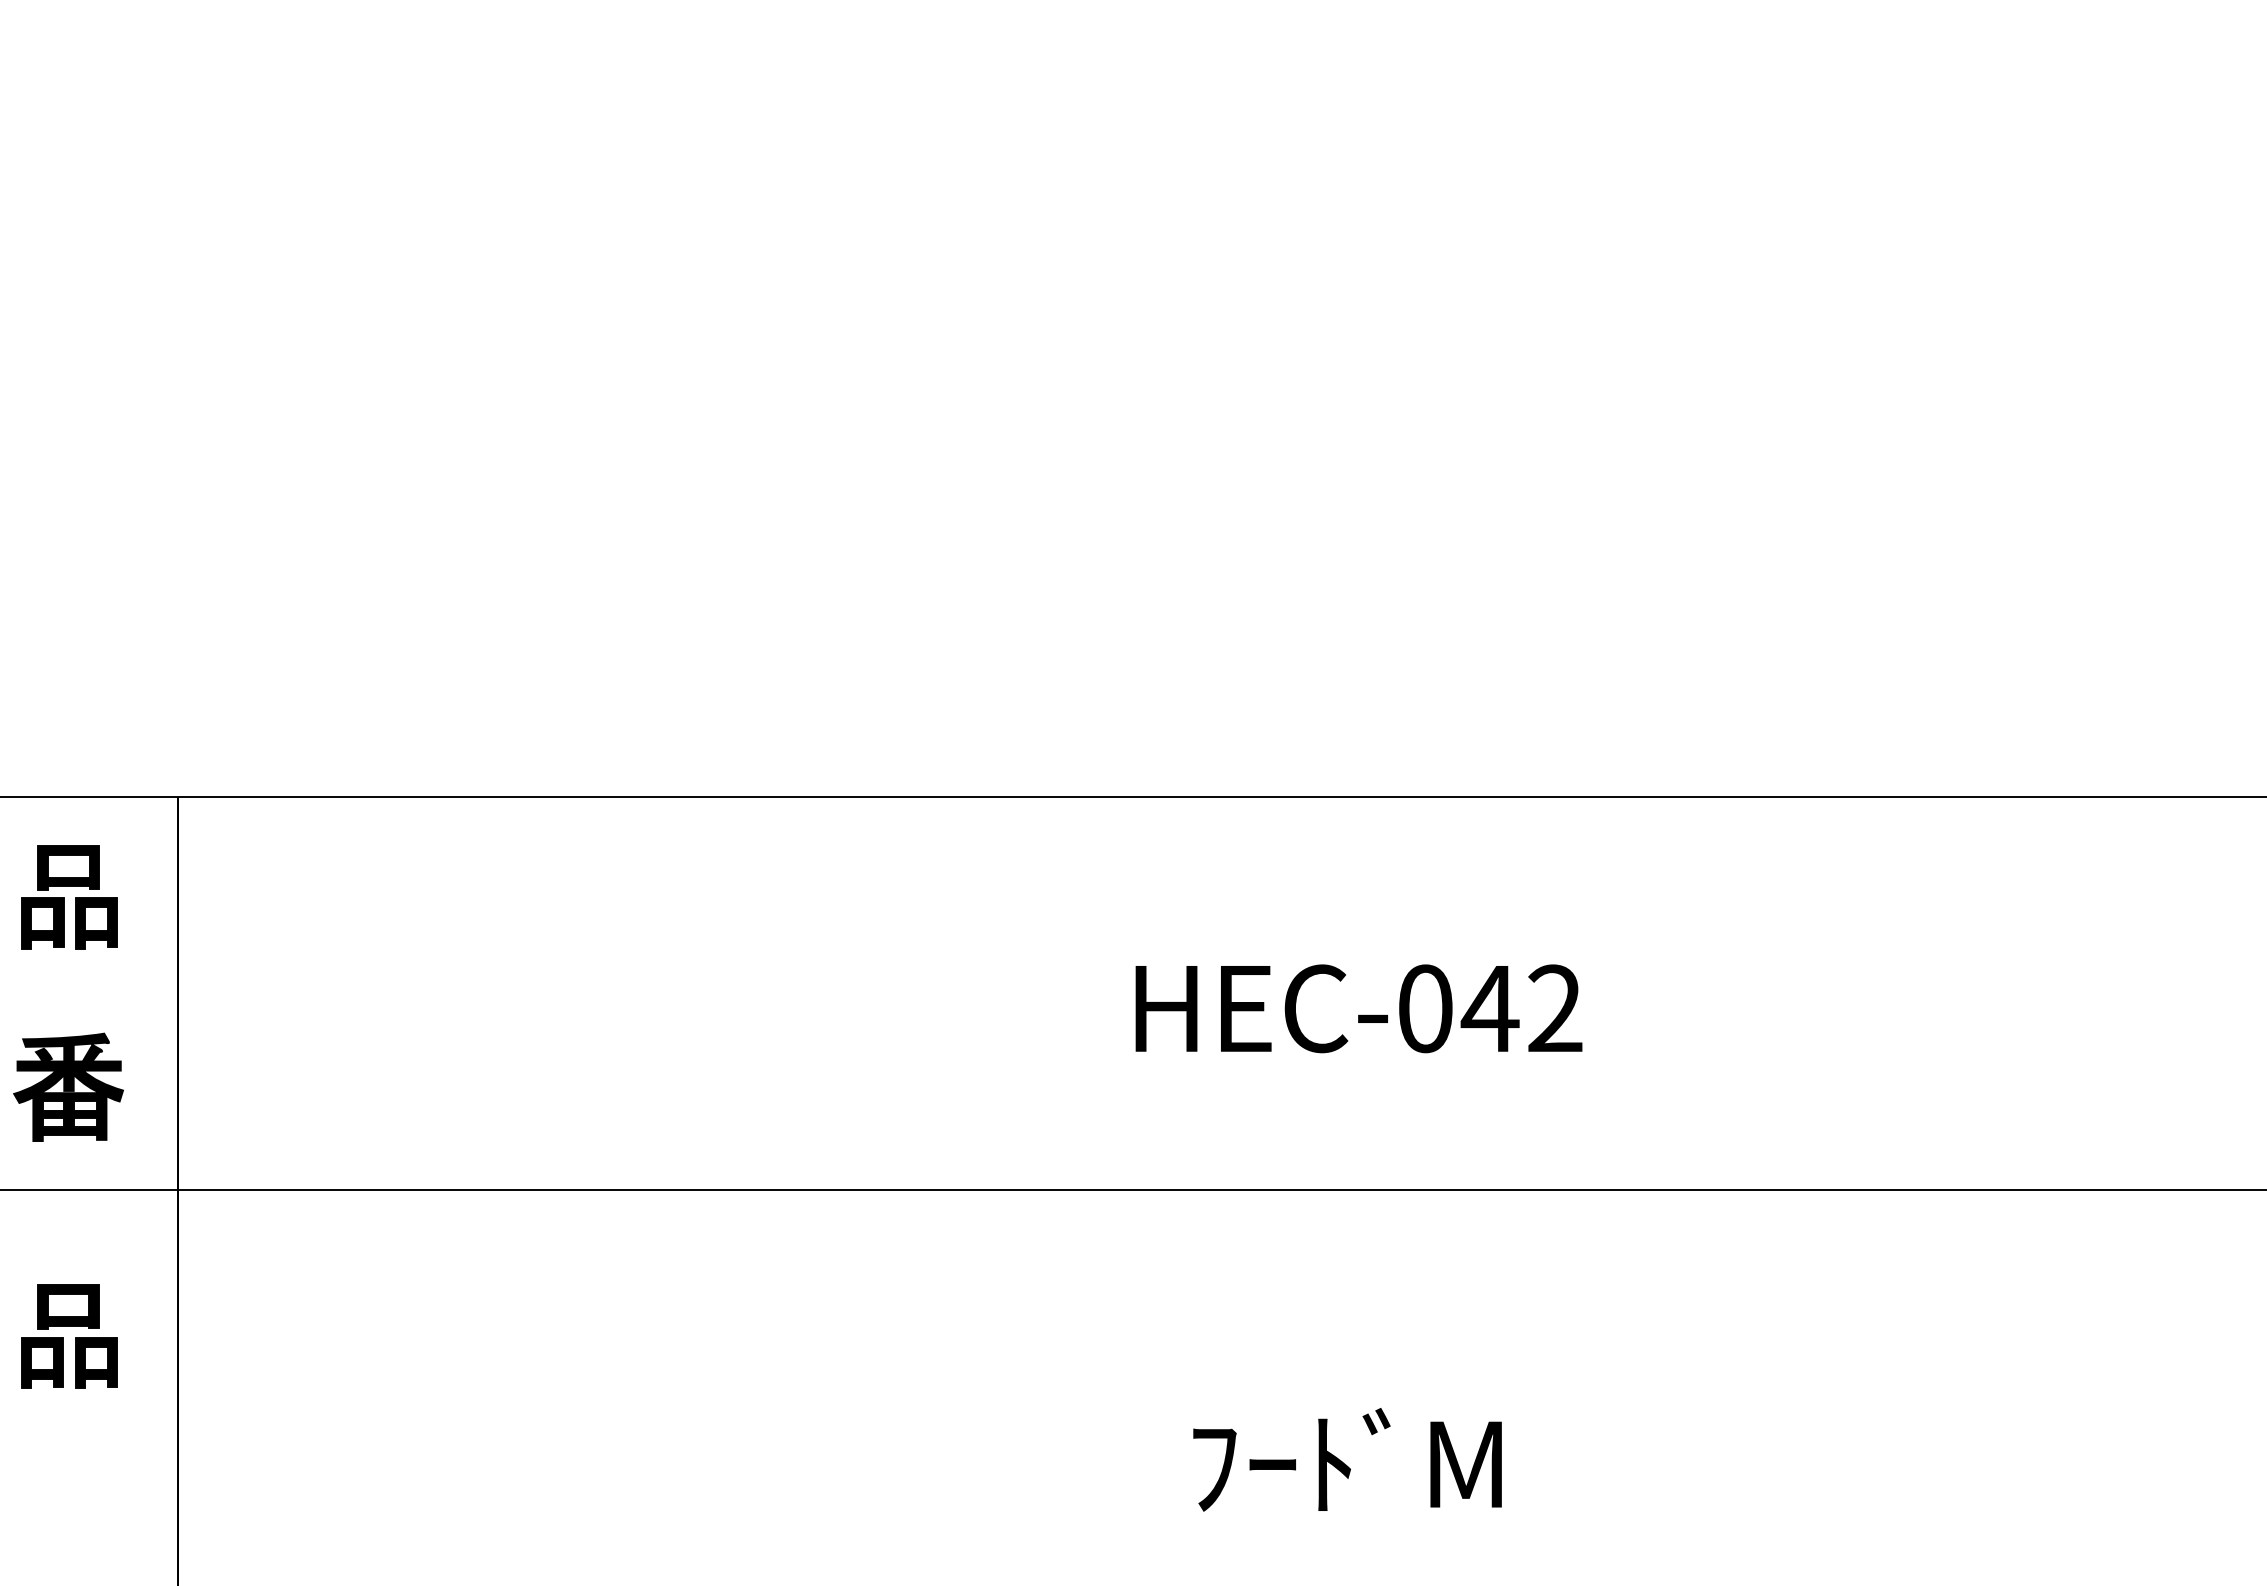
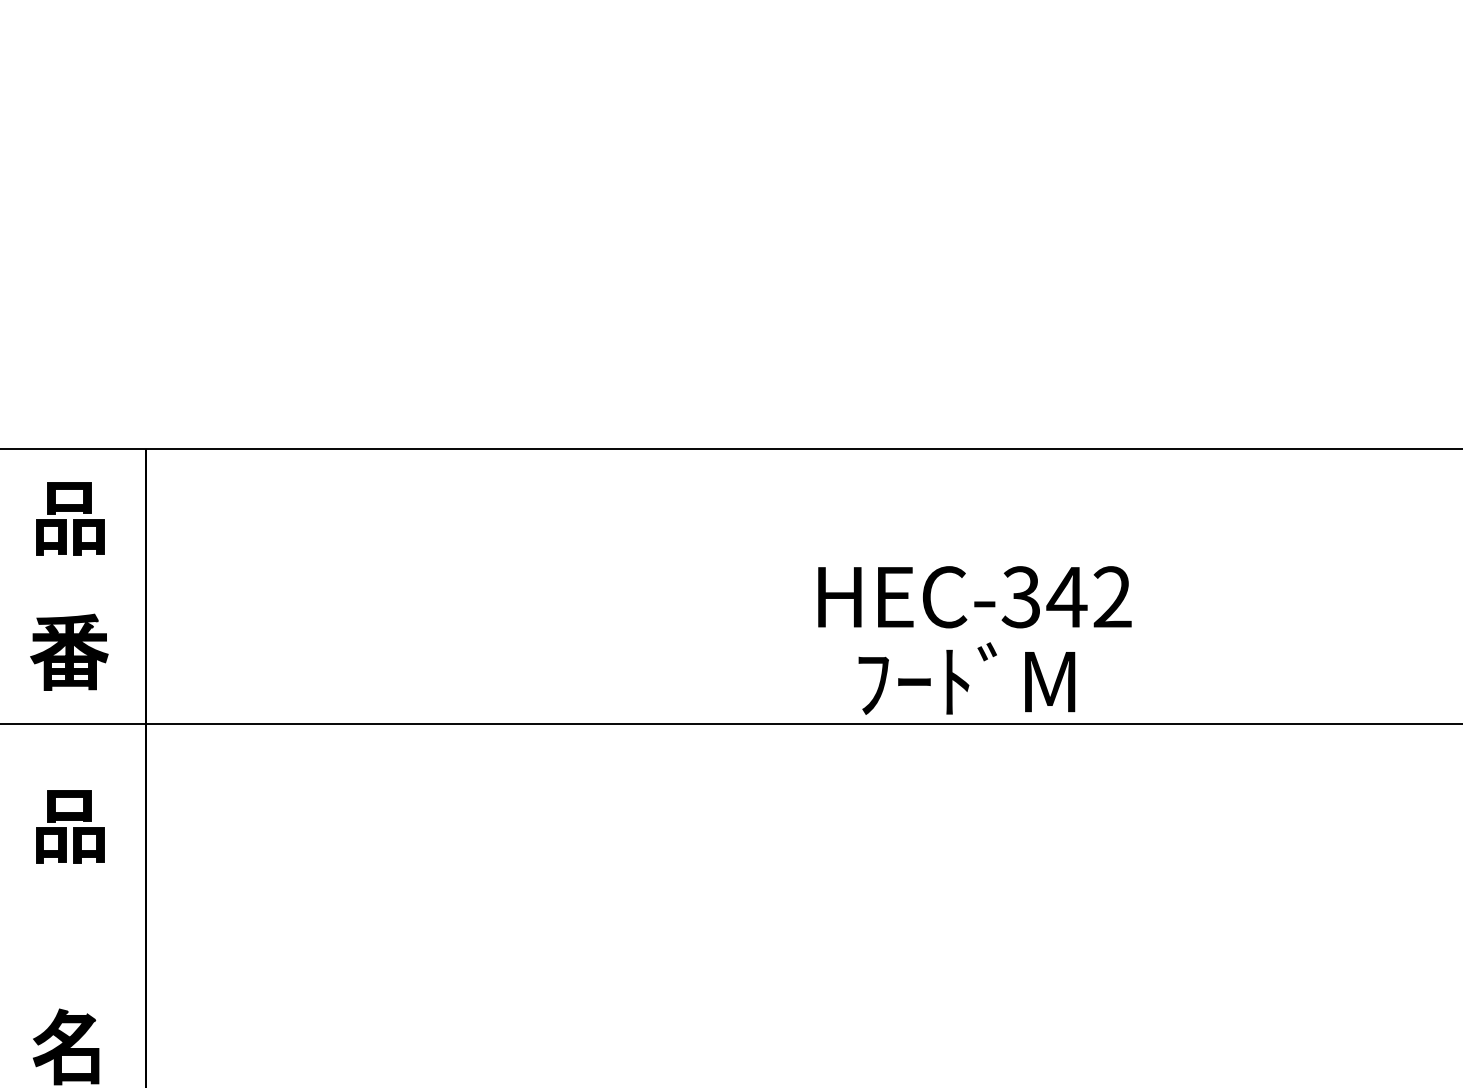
text: (1424, 1008) -> (1020, 597), HEC-042 -> HEC-342
text: (1347, 1459) -> (966, 678), moved

